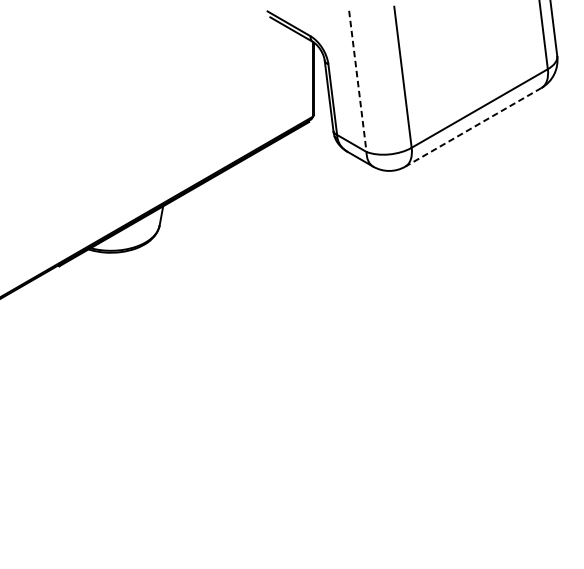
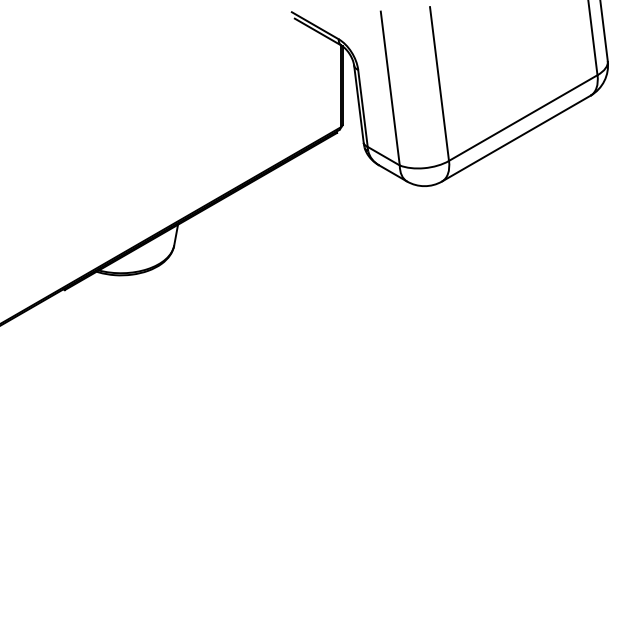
line: (358, 81) -> (390, 88), dashed -> solid
line: (473, 127) -> (516, 138), dashed -> solid

